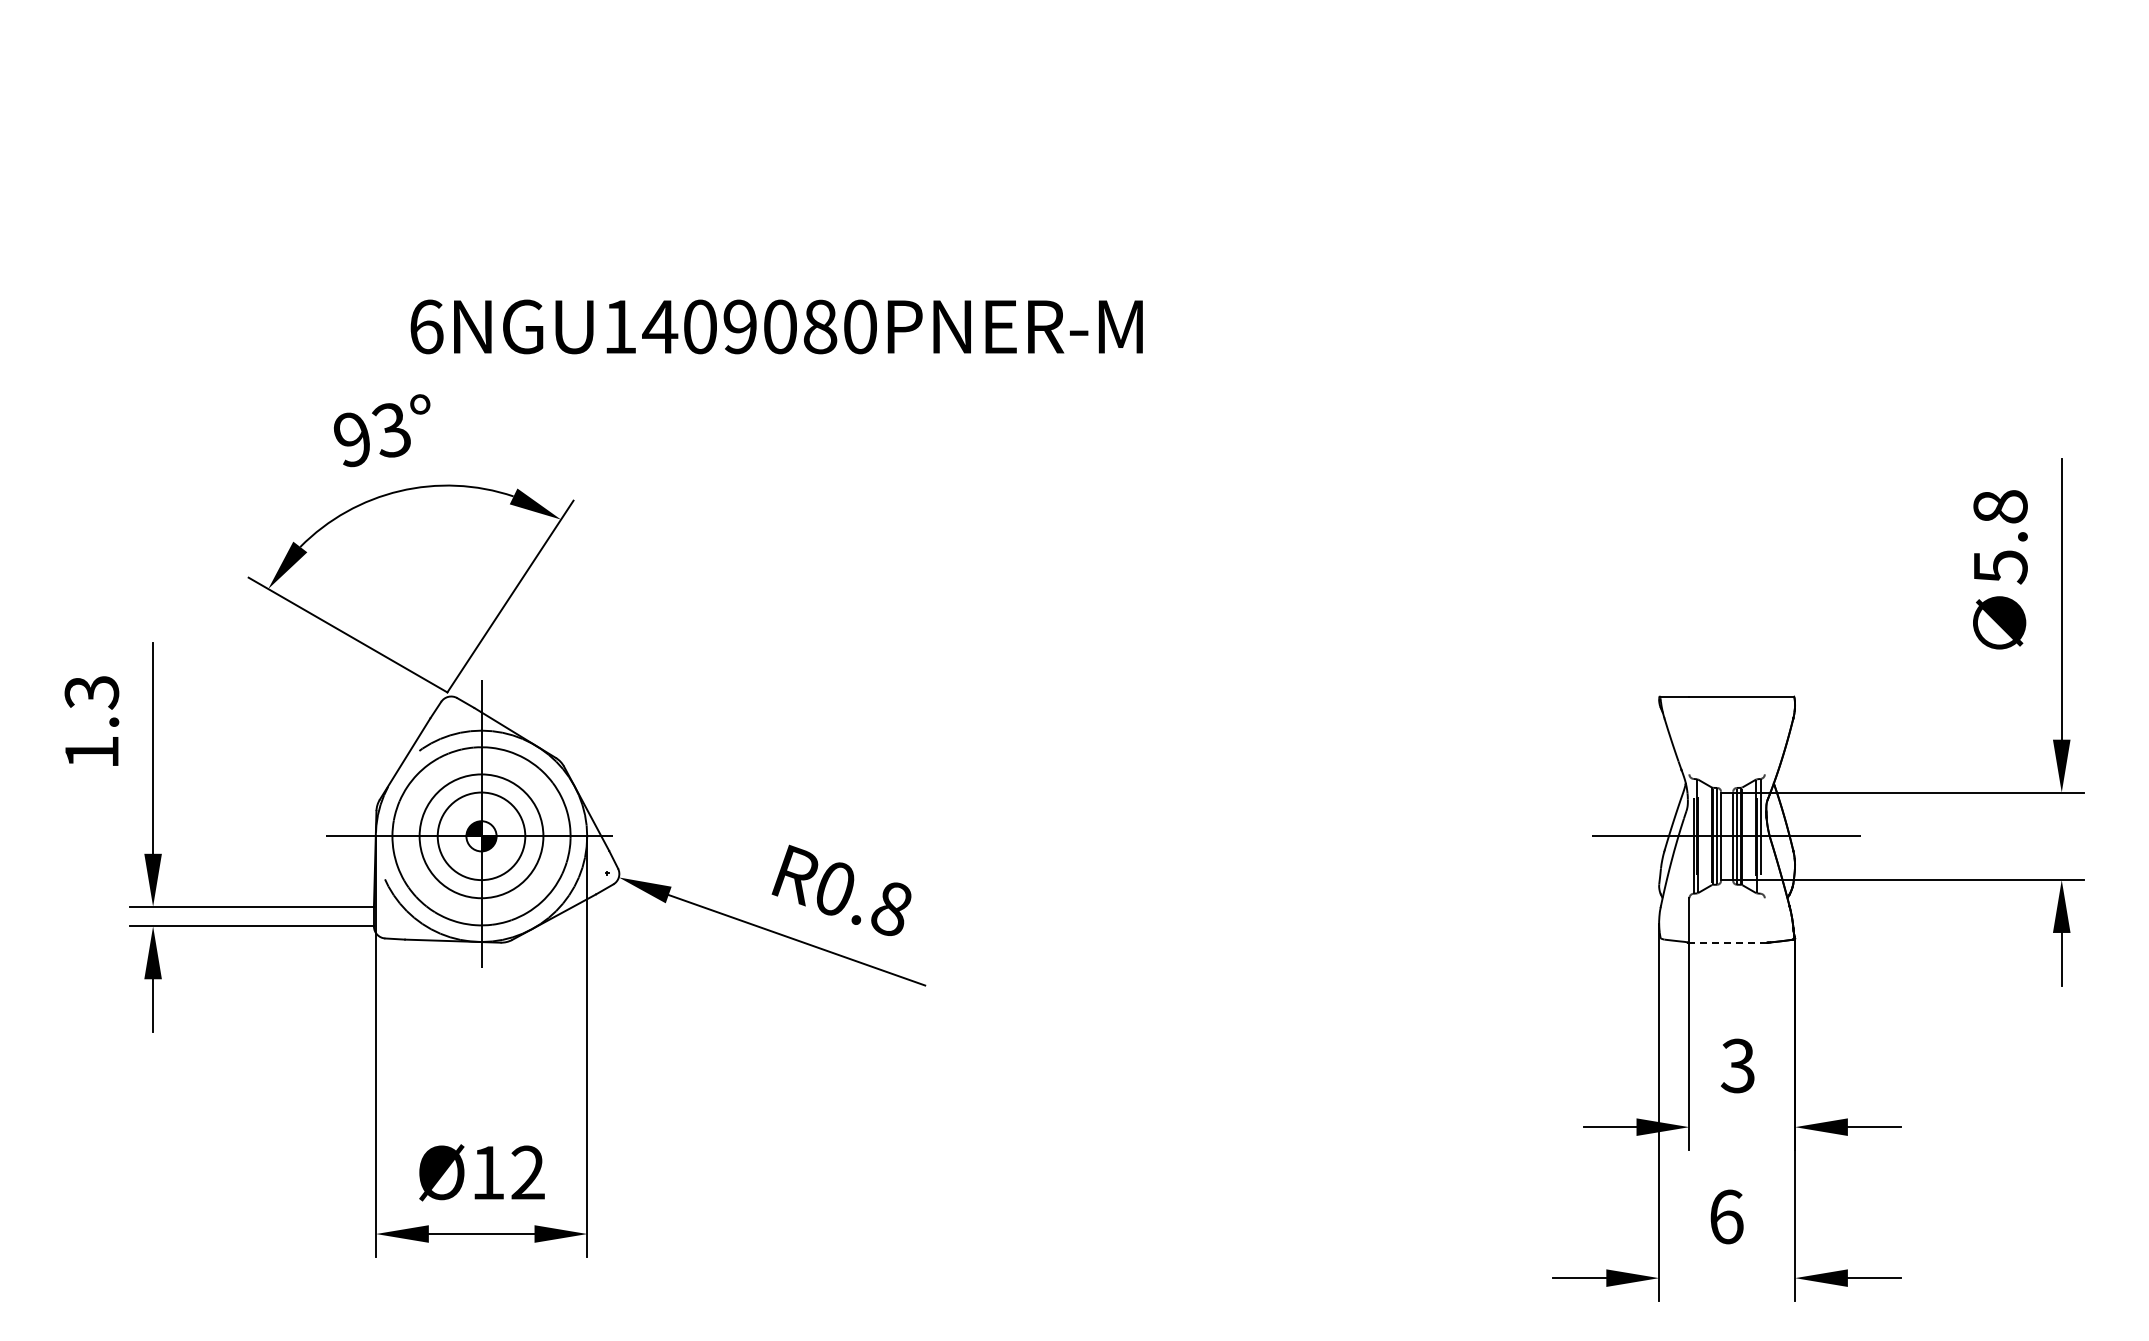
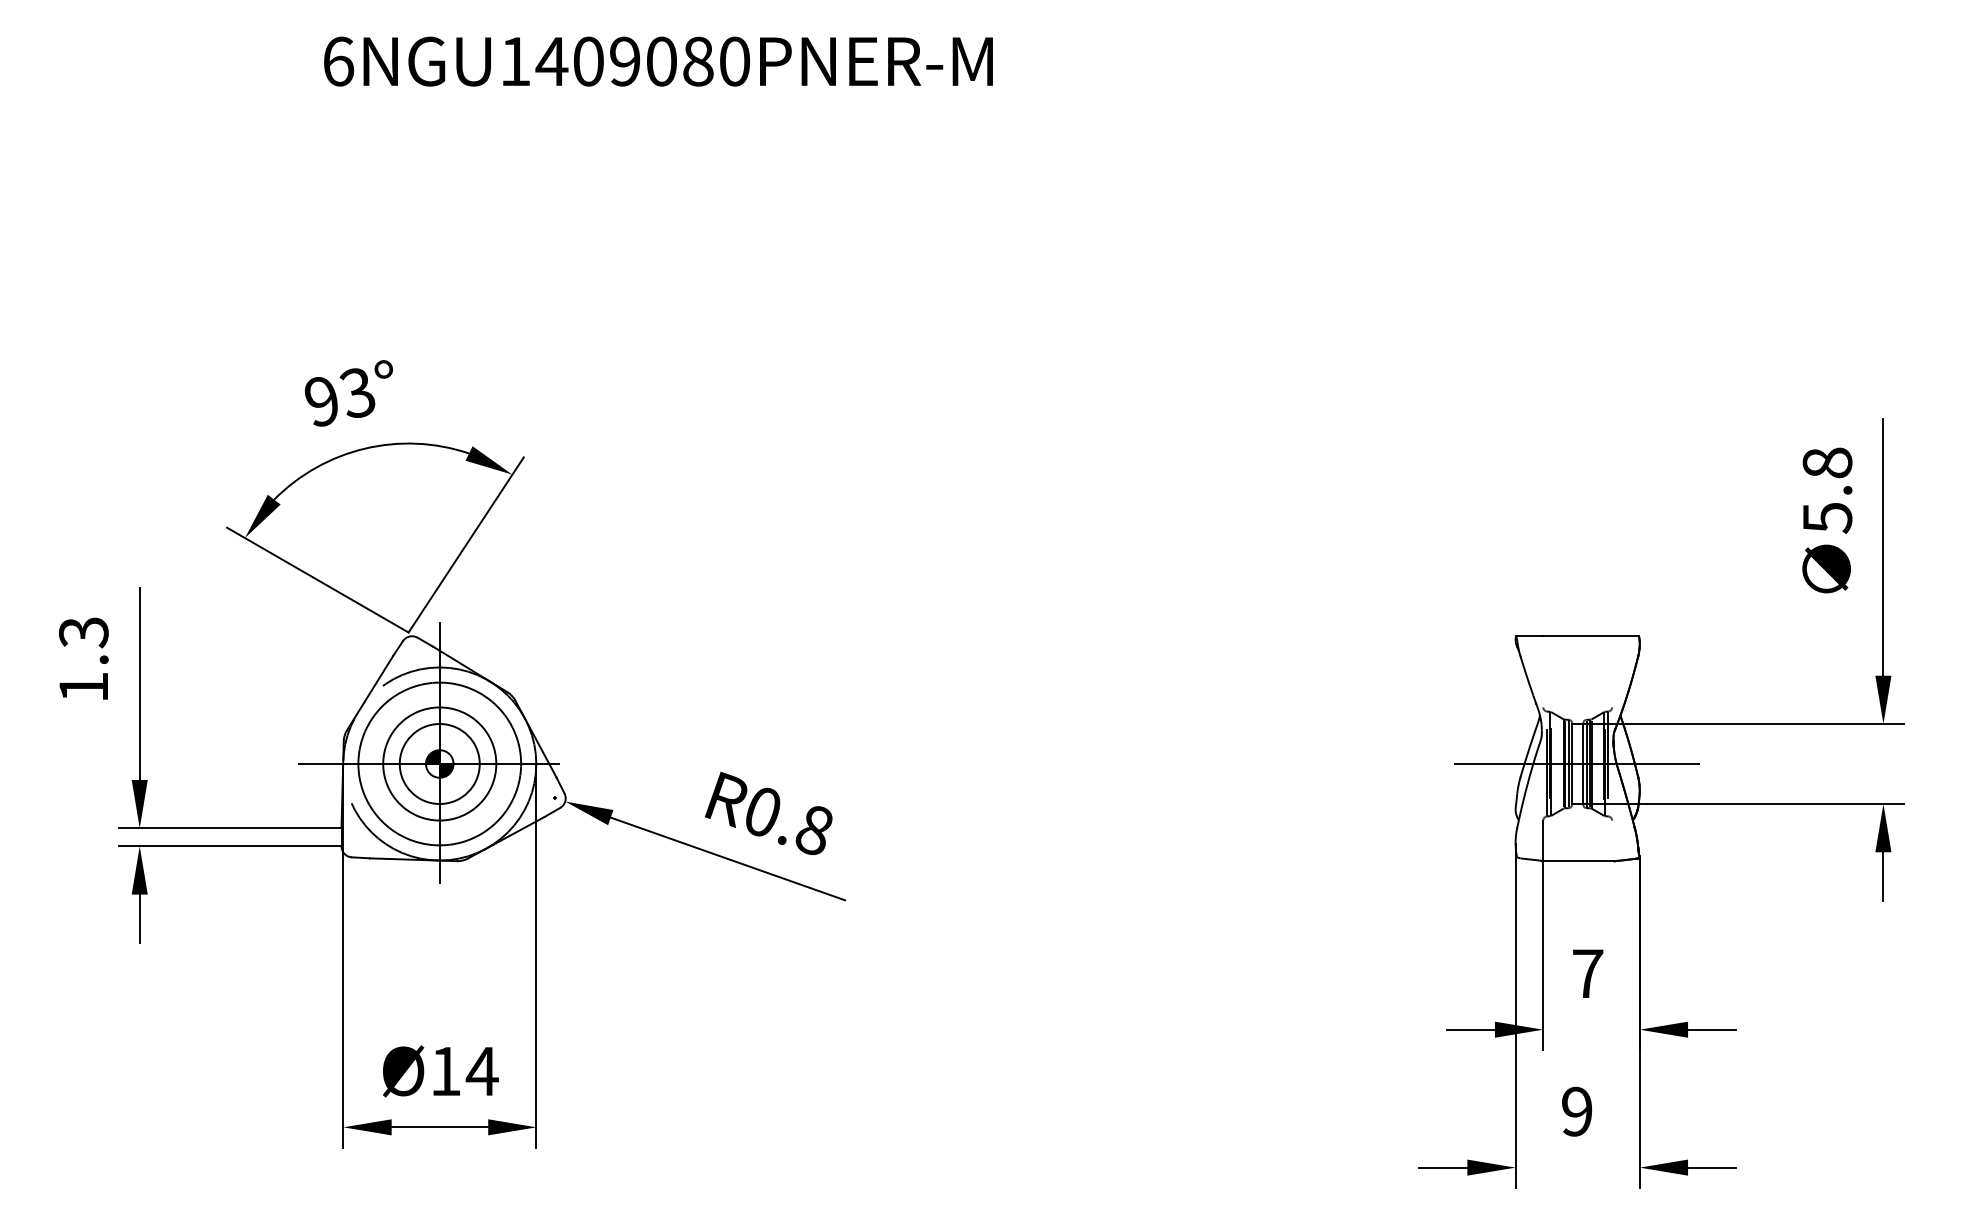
text: (776, 326) -> (658, 61), moved
line: (1727, 943) -> (1578, 861), dashed -> solid
text: (1737, 1065) -> (1587, 973), 3 -> 7
text: (527, 1171) -> (481, 1070), Ø12 -> Ø14
text: (1726, 1216) -> (1577, 1111), 6 -> 9

